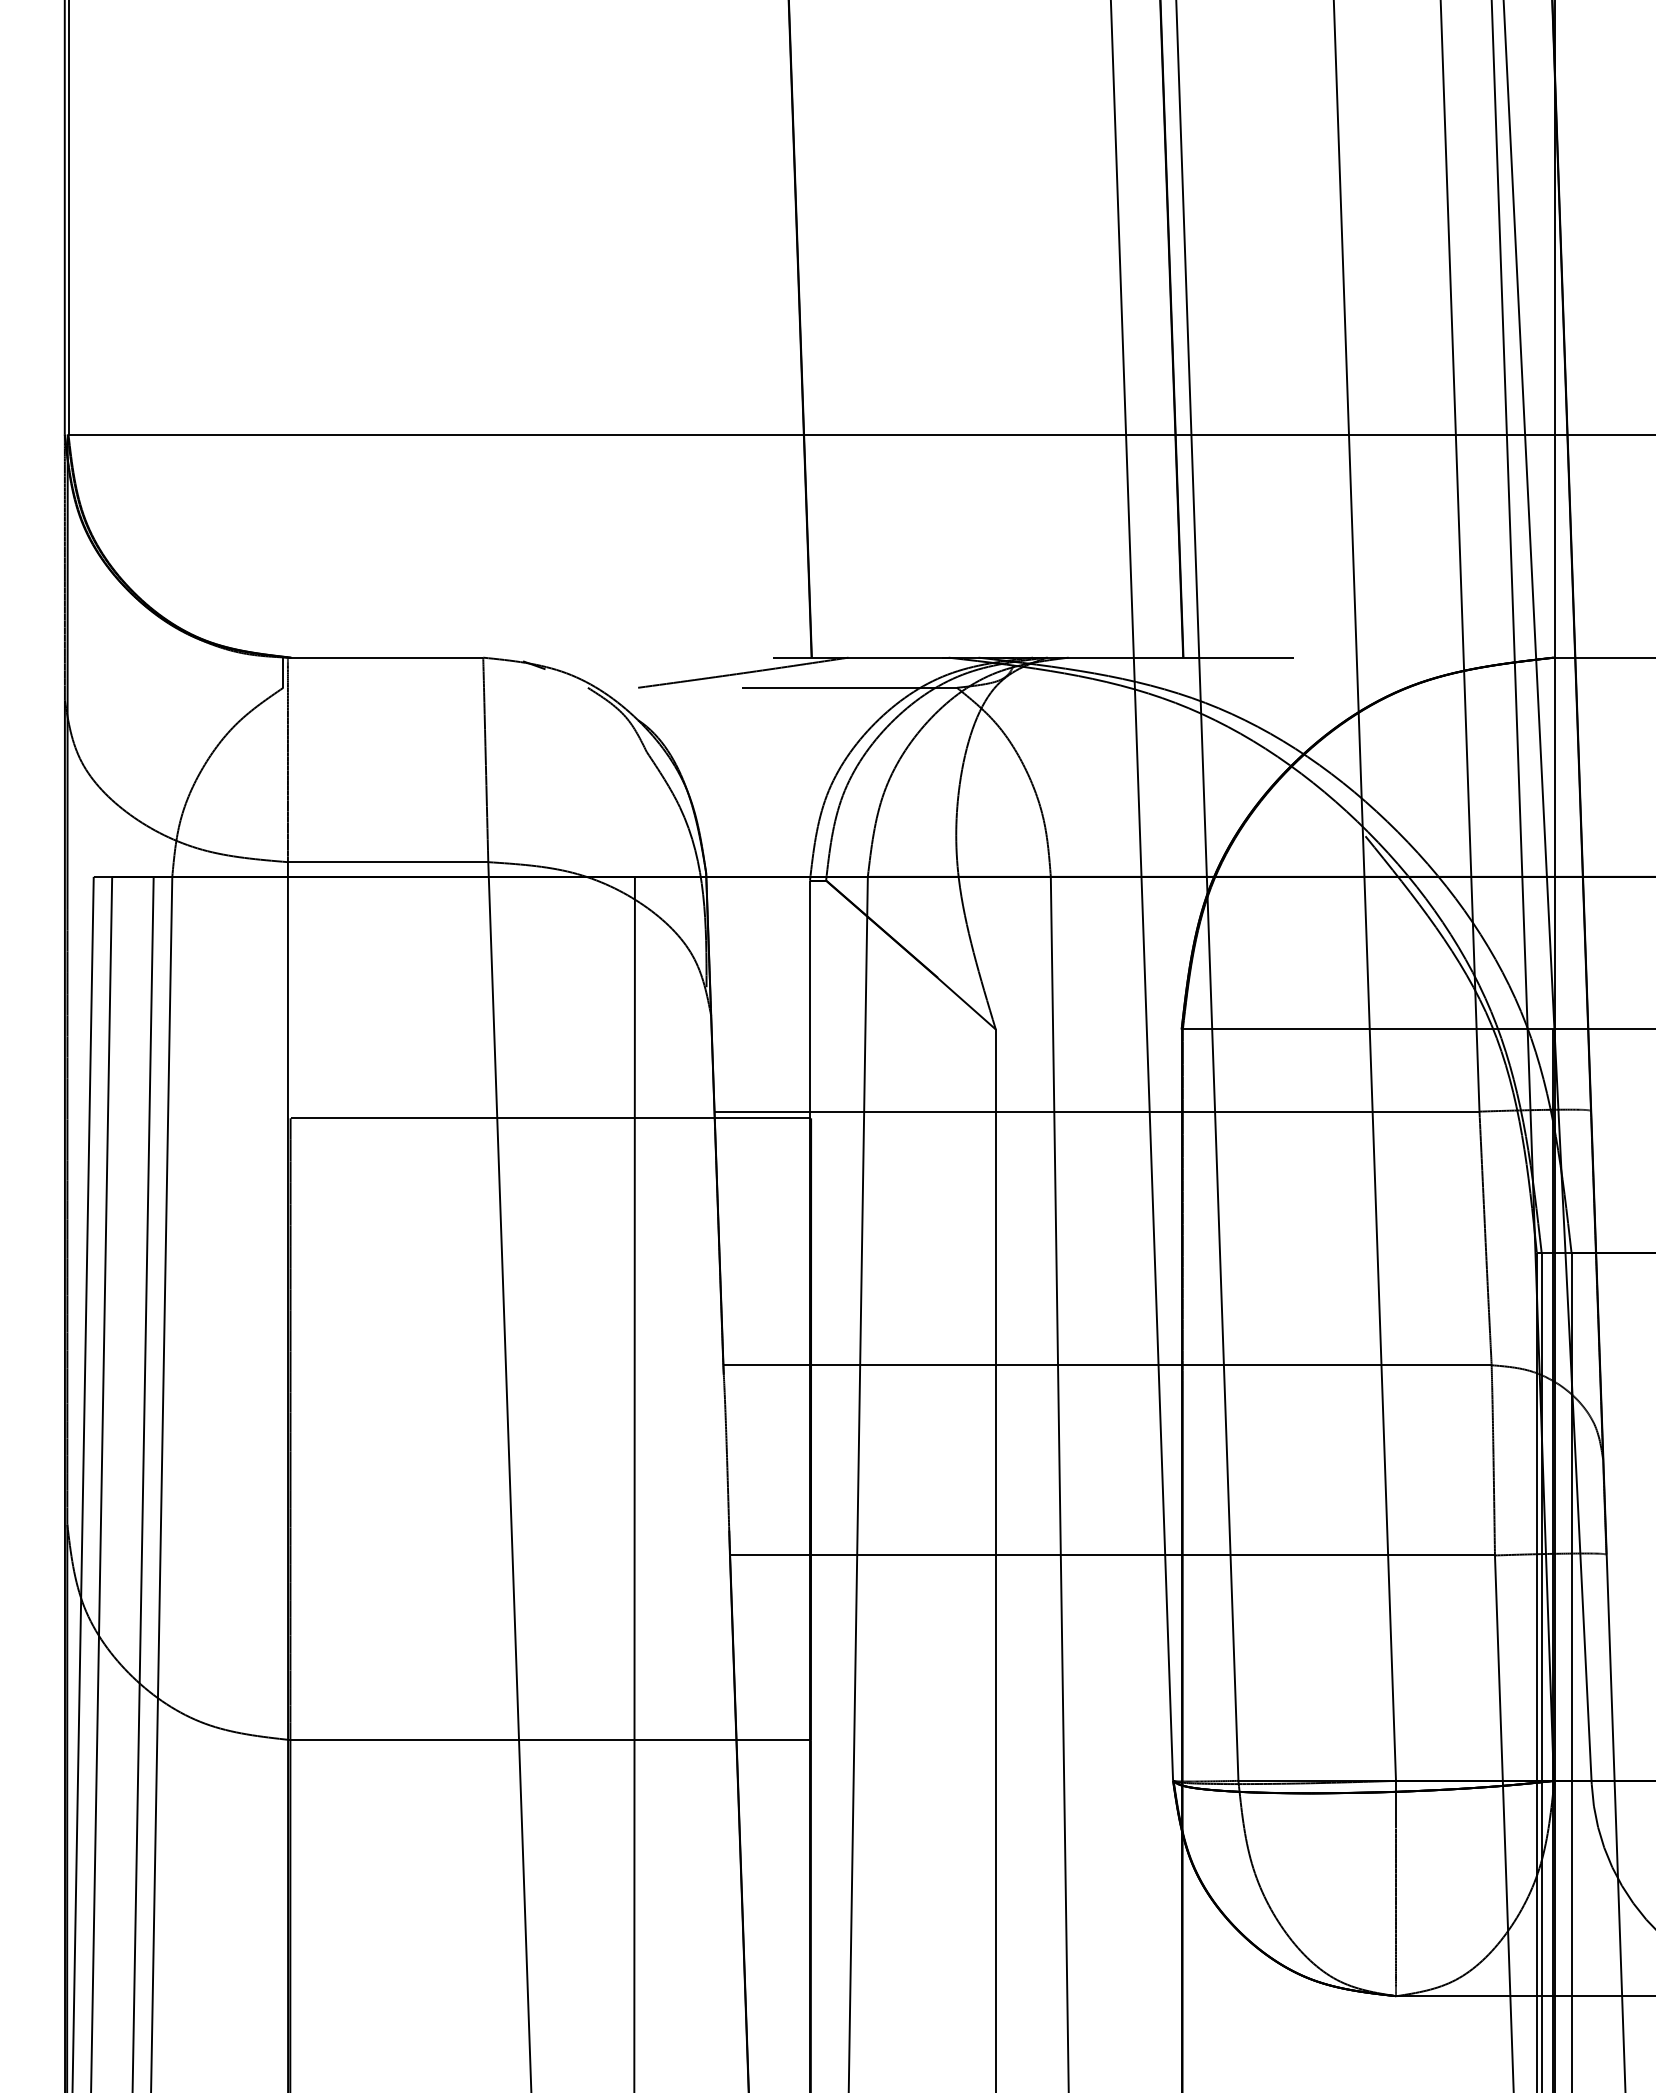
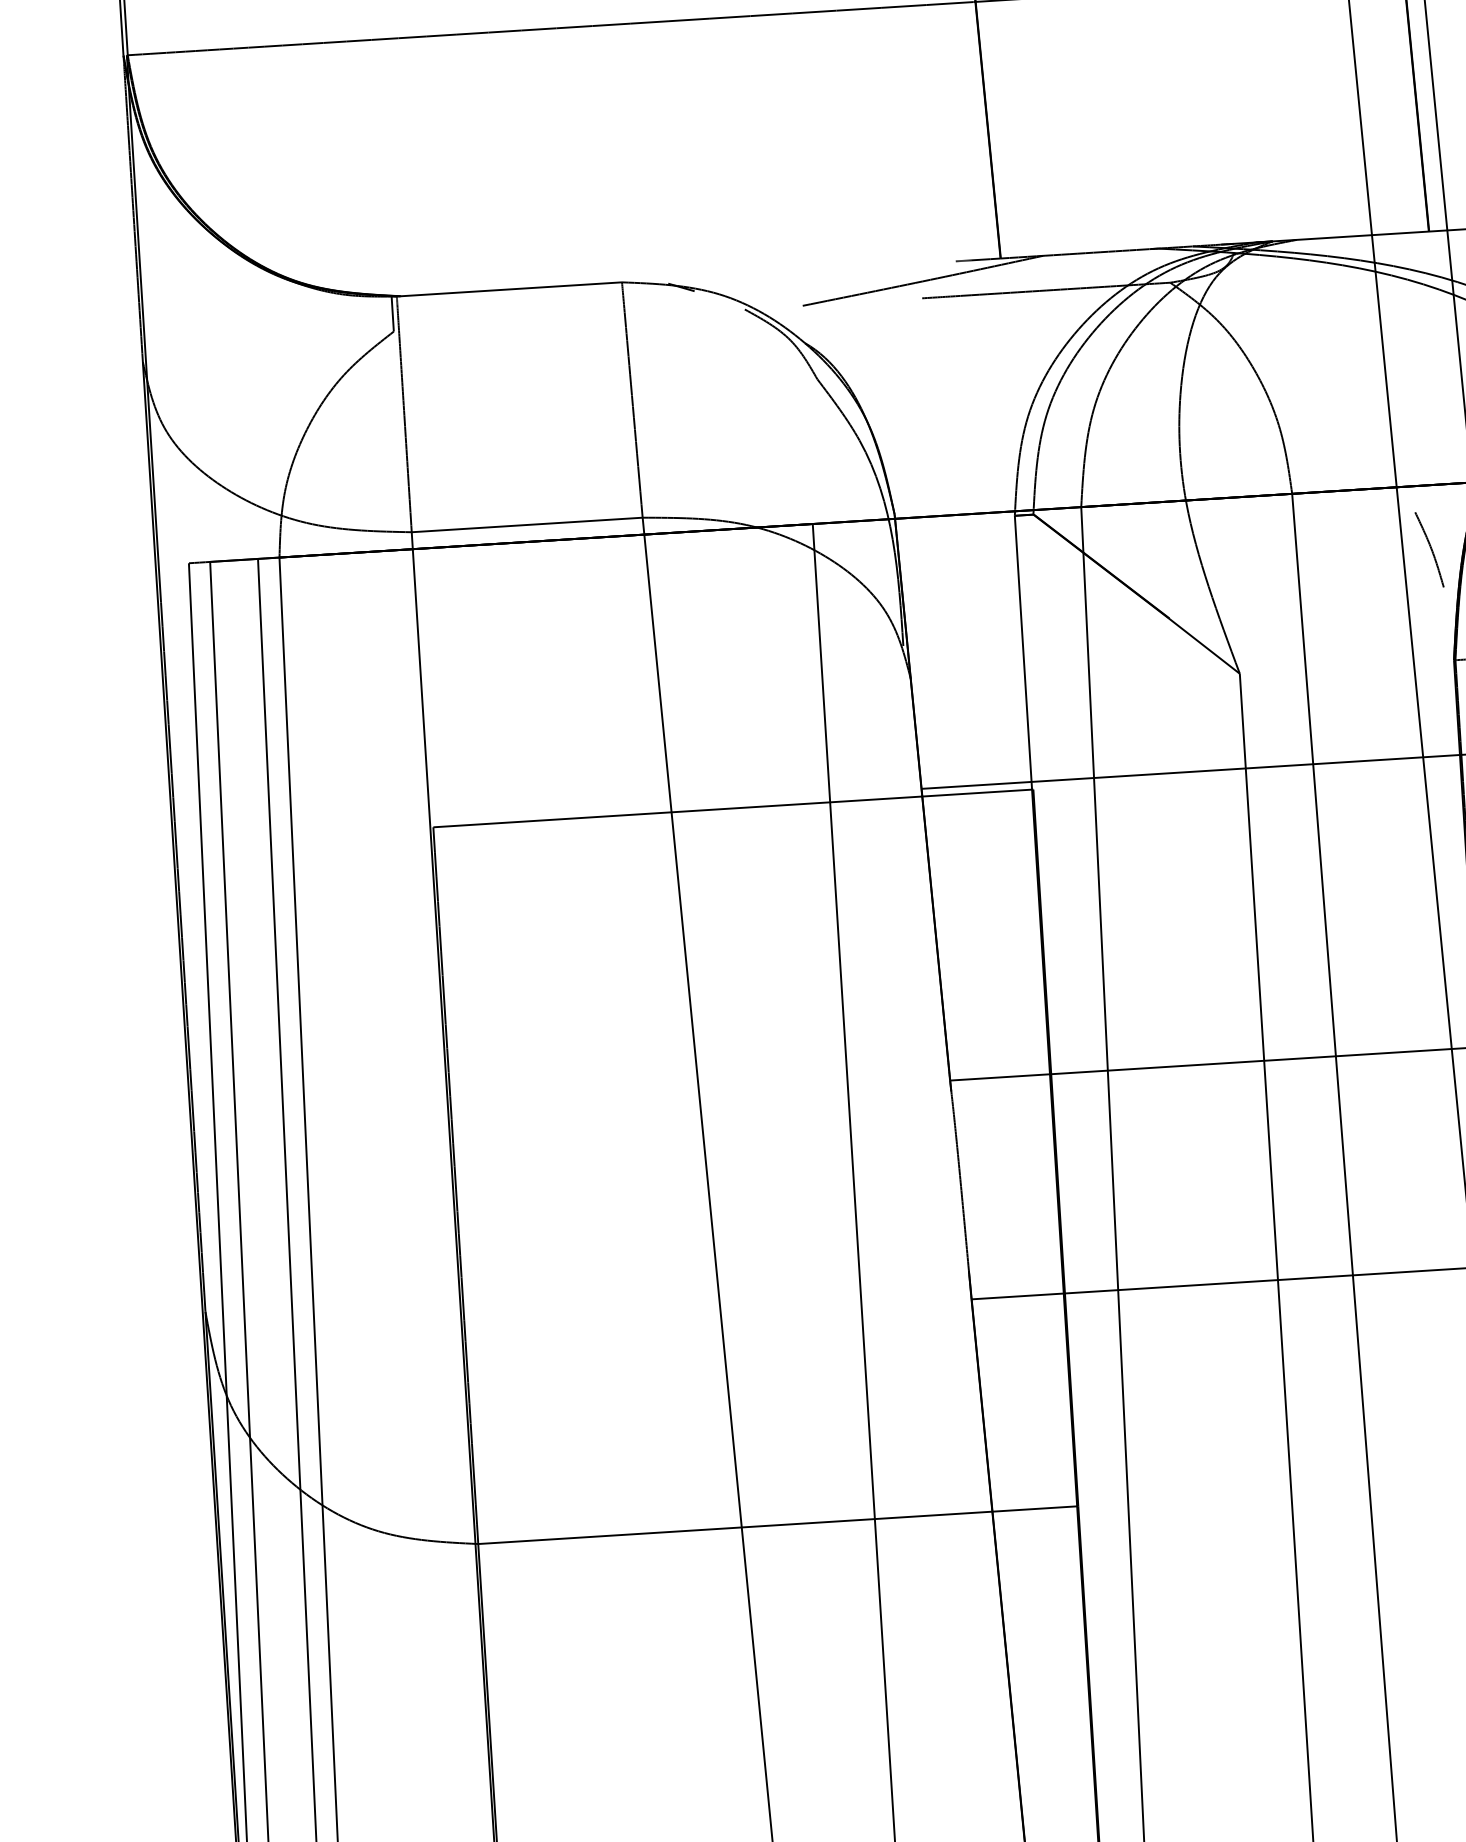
curve: (1167, 932) -> (1430, 549), added

